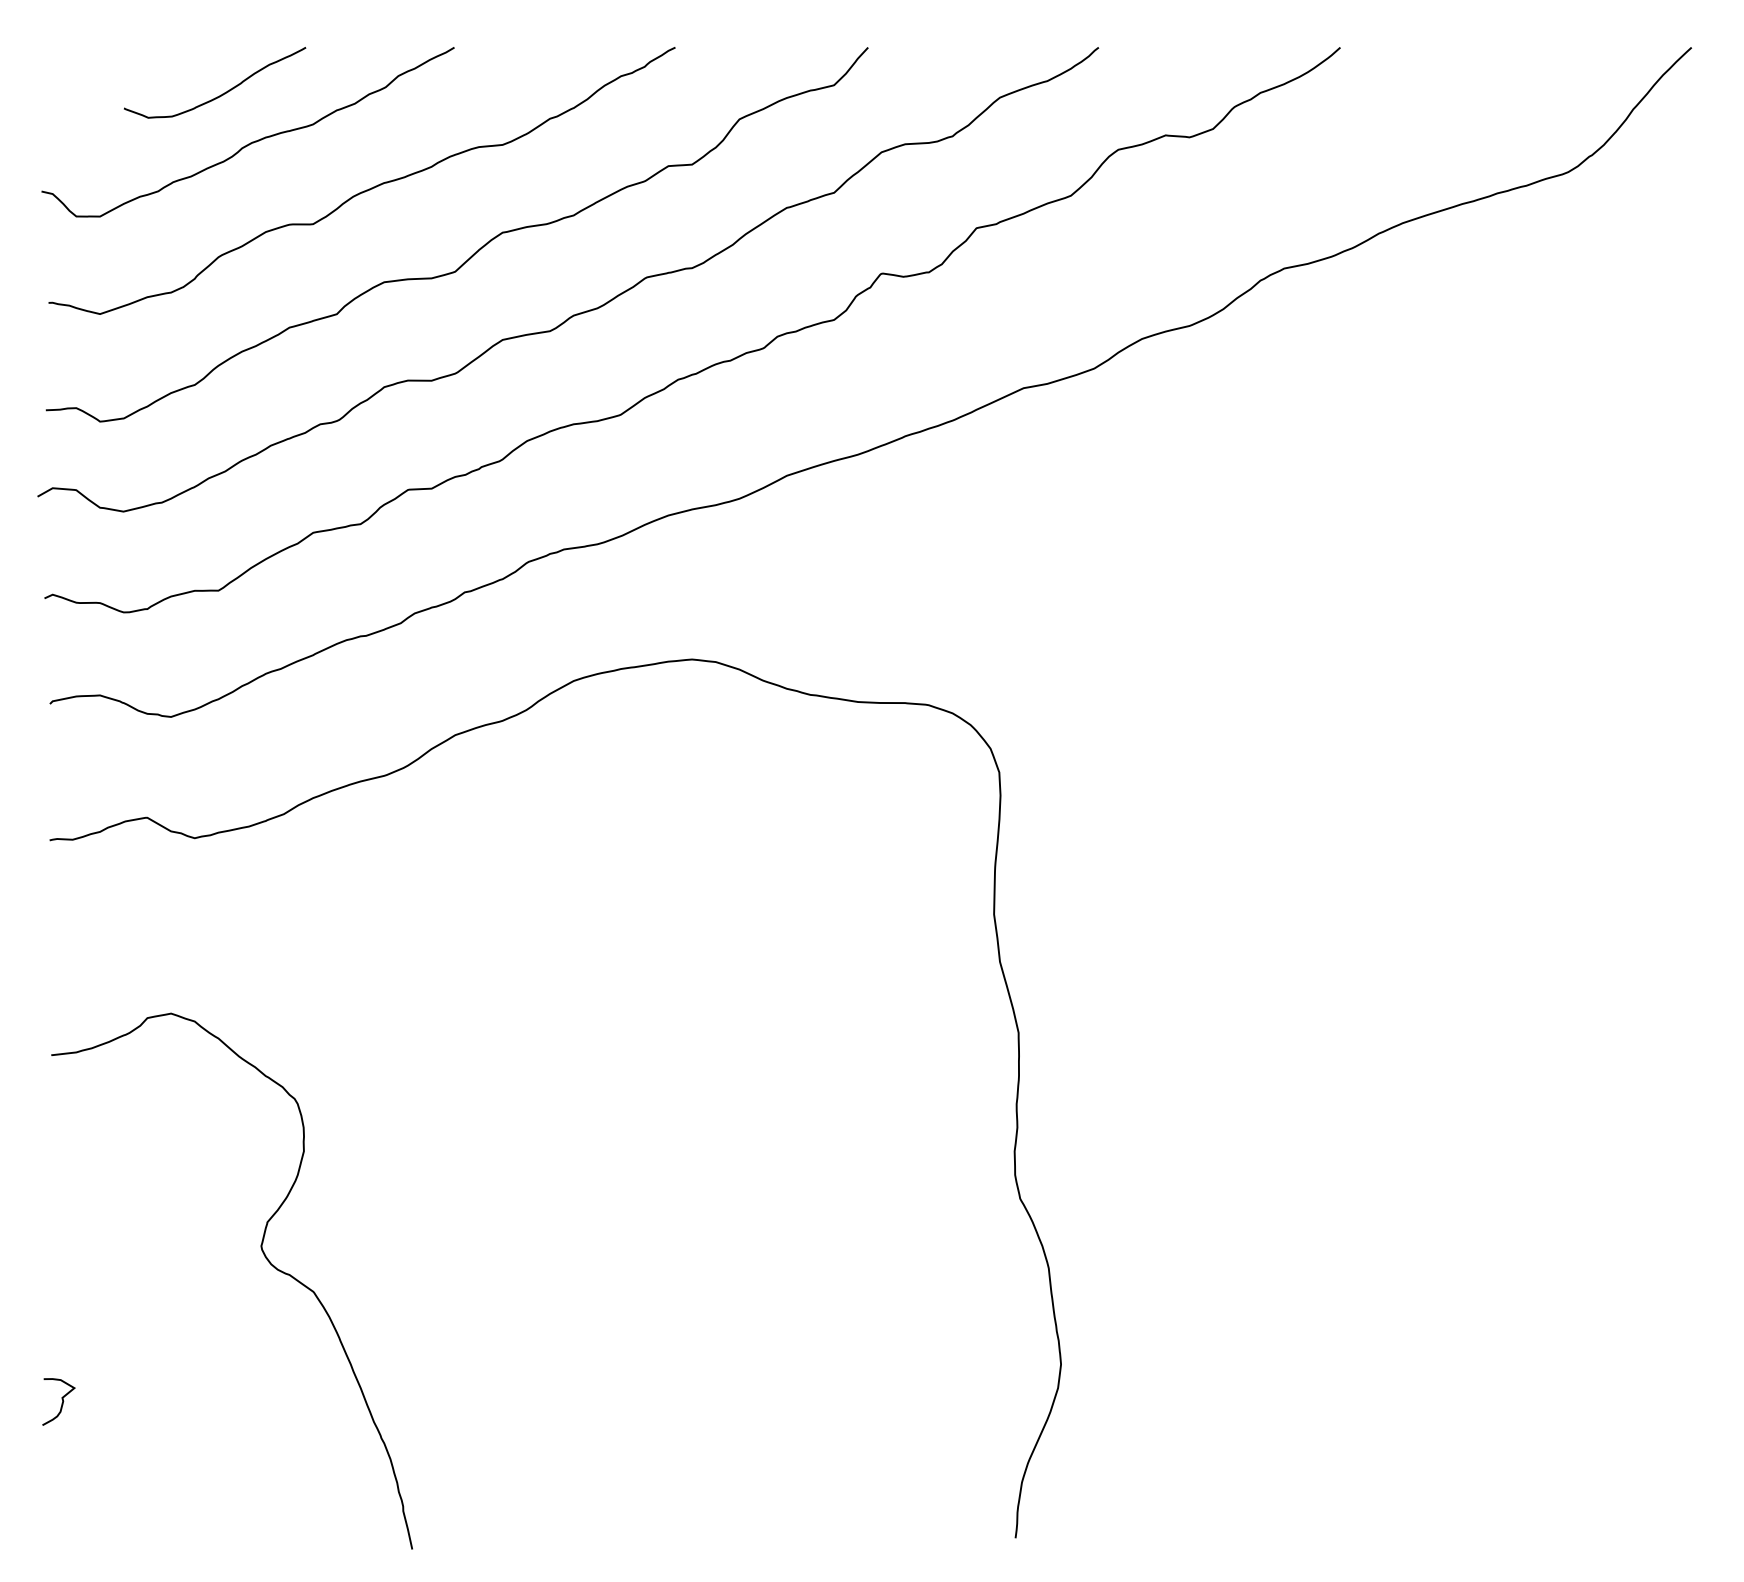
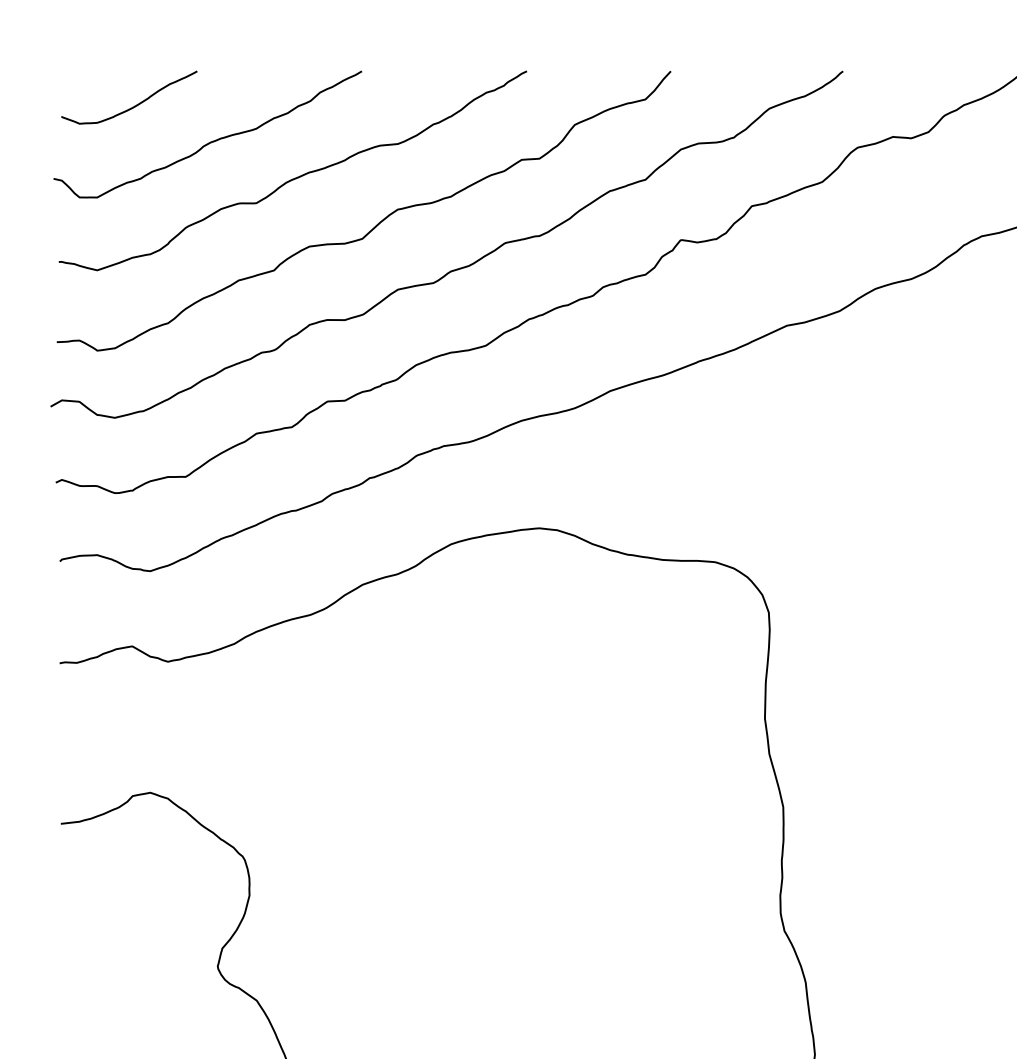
curve: (220, 94) -> (133, 106), moved

